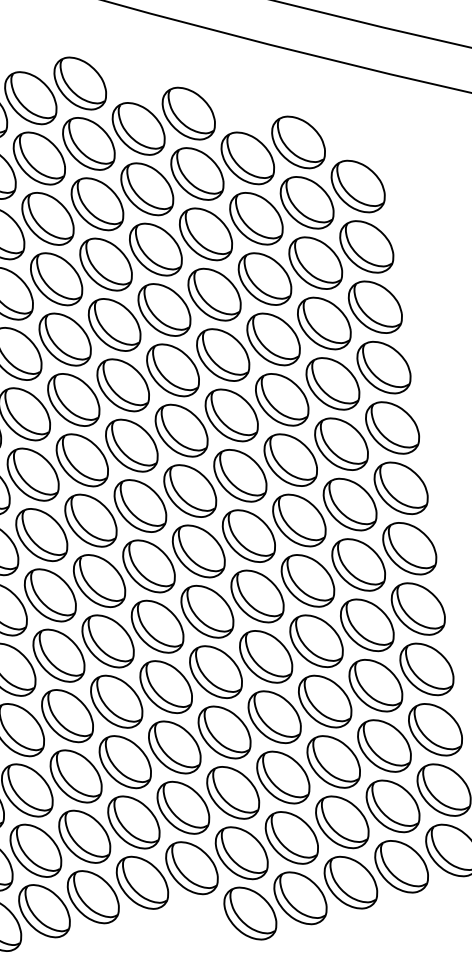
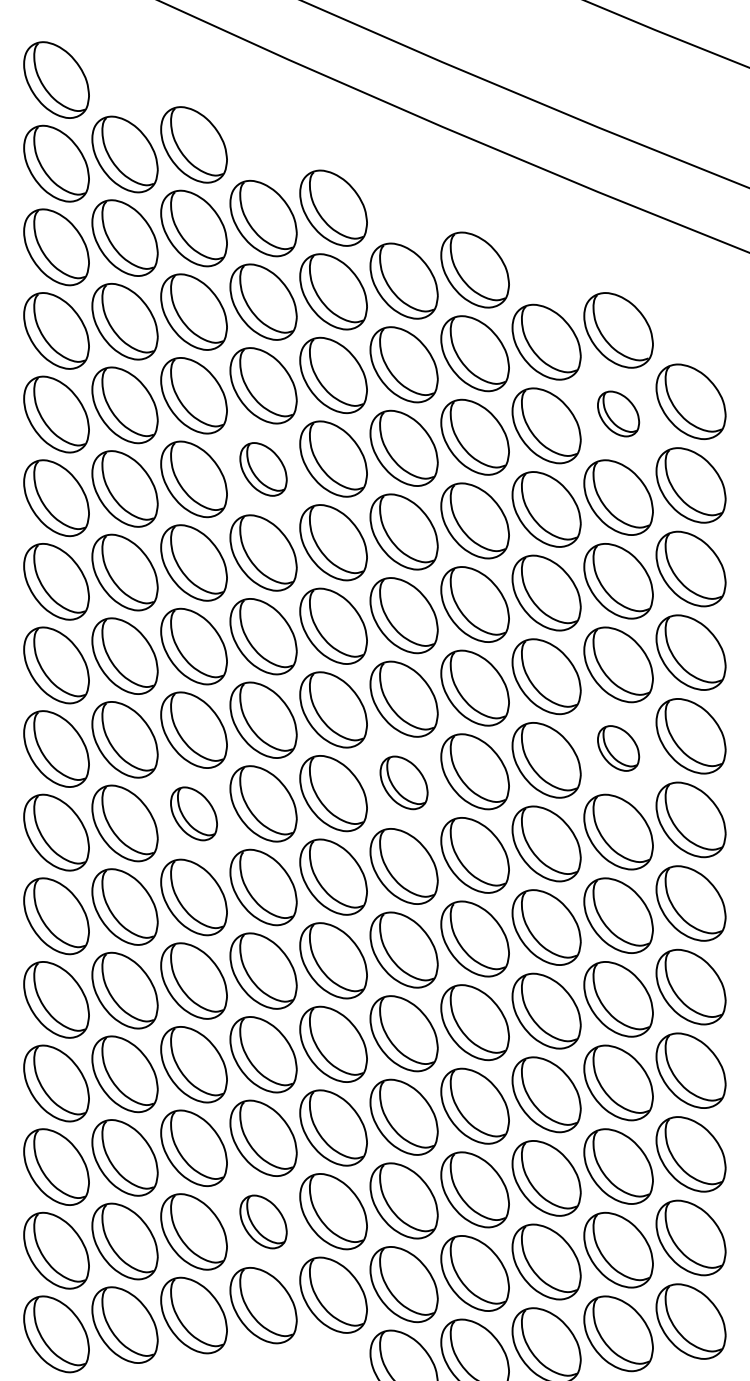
part: (307, 202) -> (618, 413), size x0.6
part: (56, 279) -> (263, 469), size x0.7
part: (341, 444) -> (618, 748), size x0.6
part: (189, 490) -> (403, 782), size x0.7
part: (41, 534) -> (193, 813), size x0.7
part: (133, 822) -> (263, 1221), size x0.7

